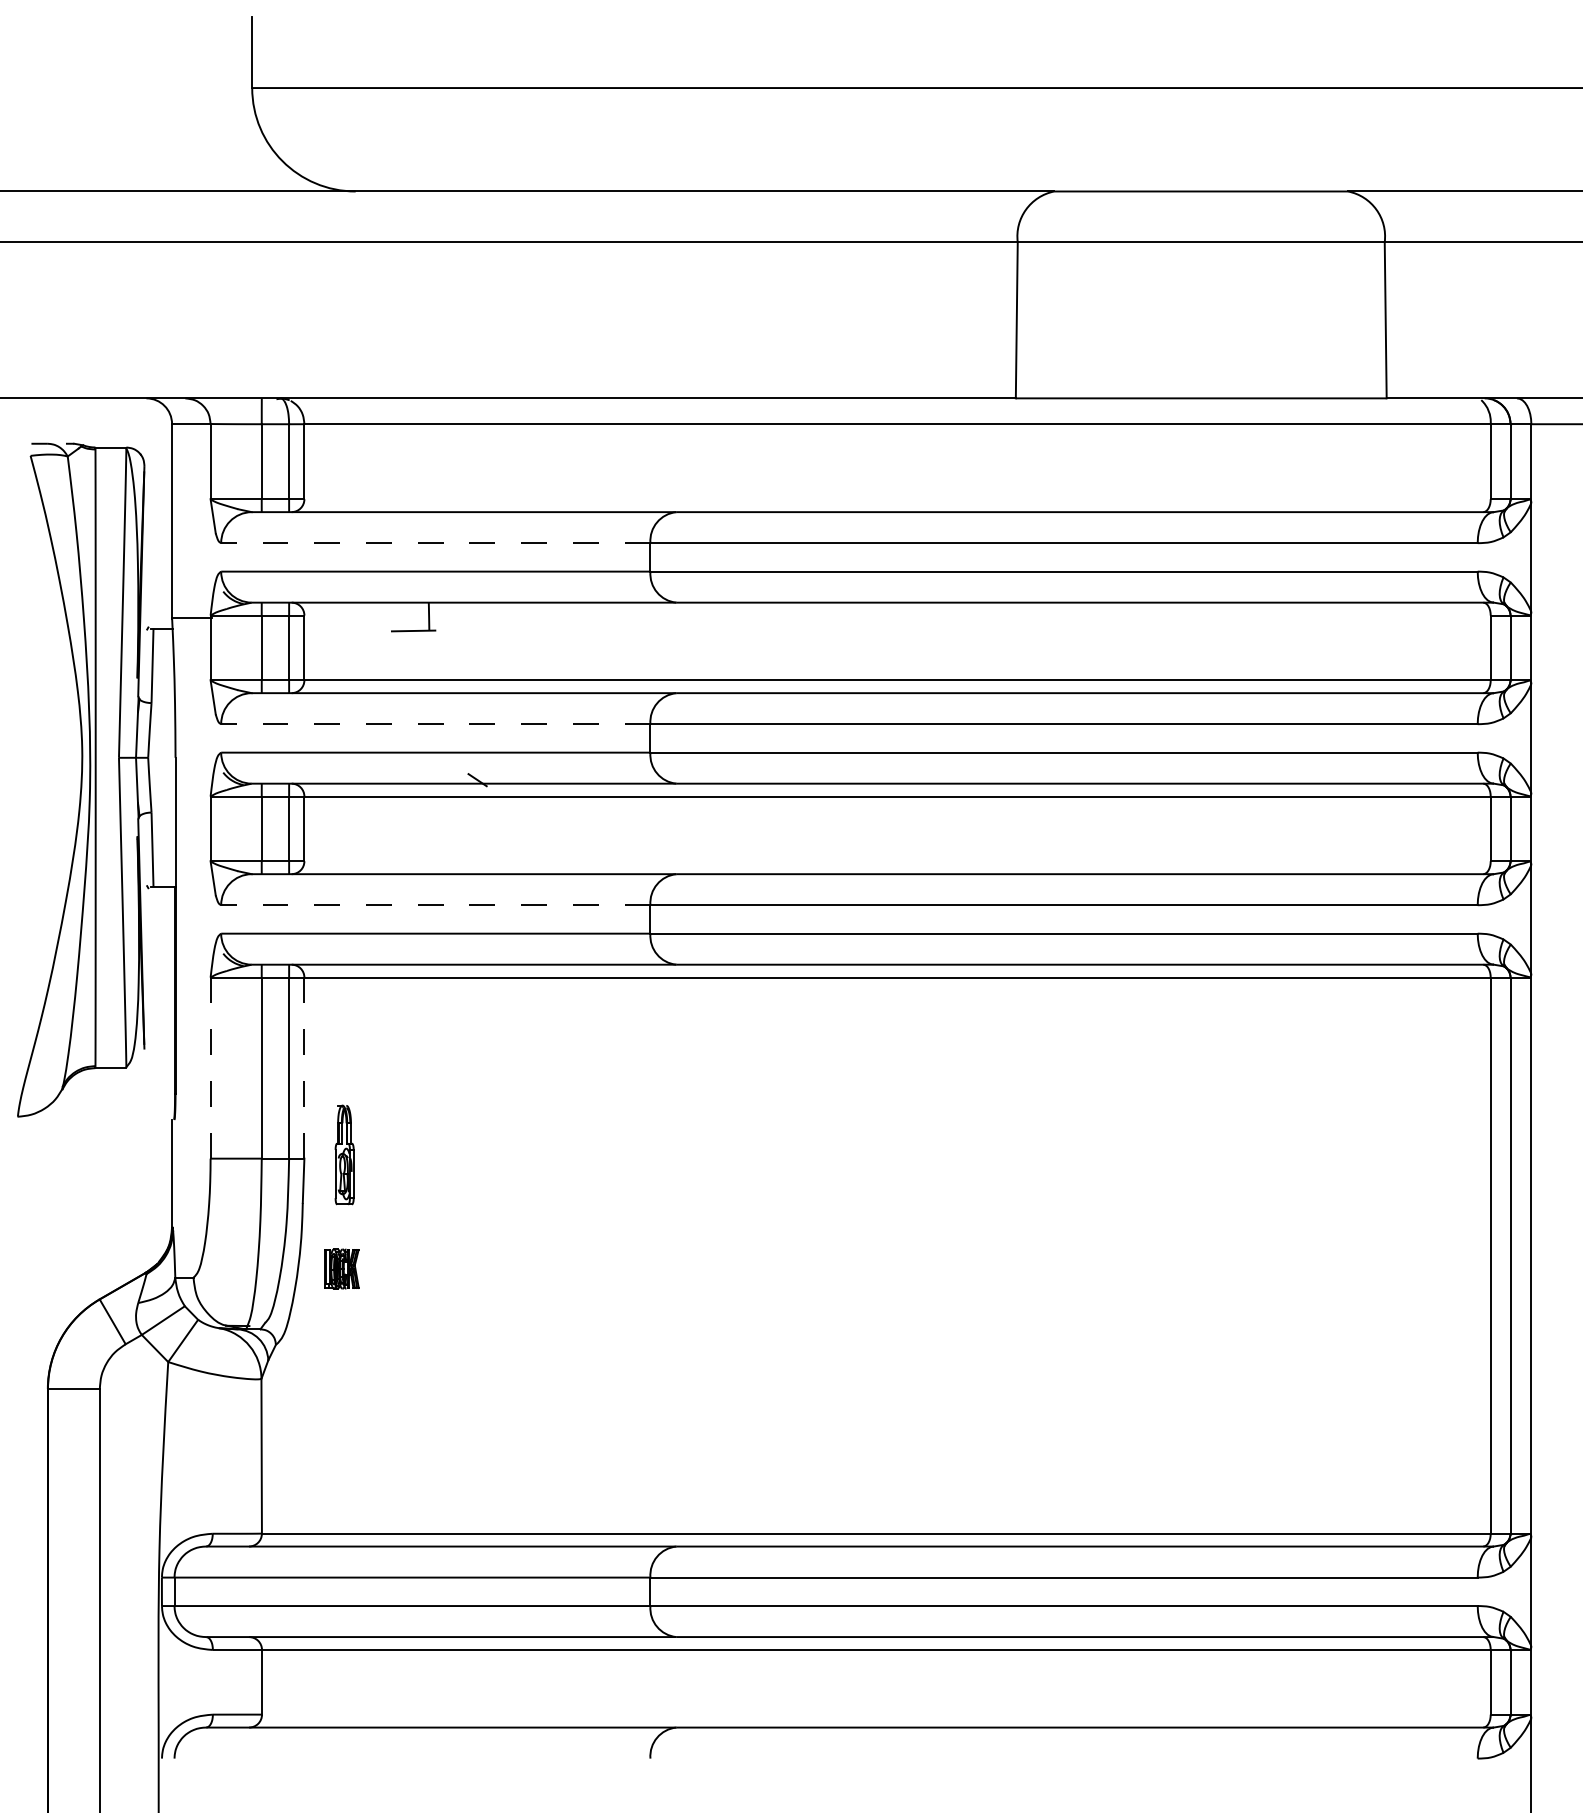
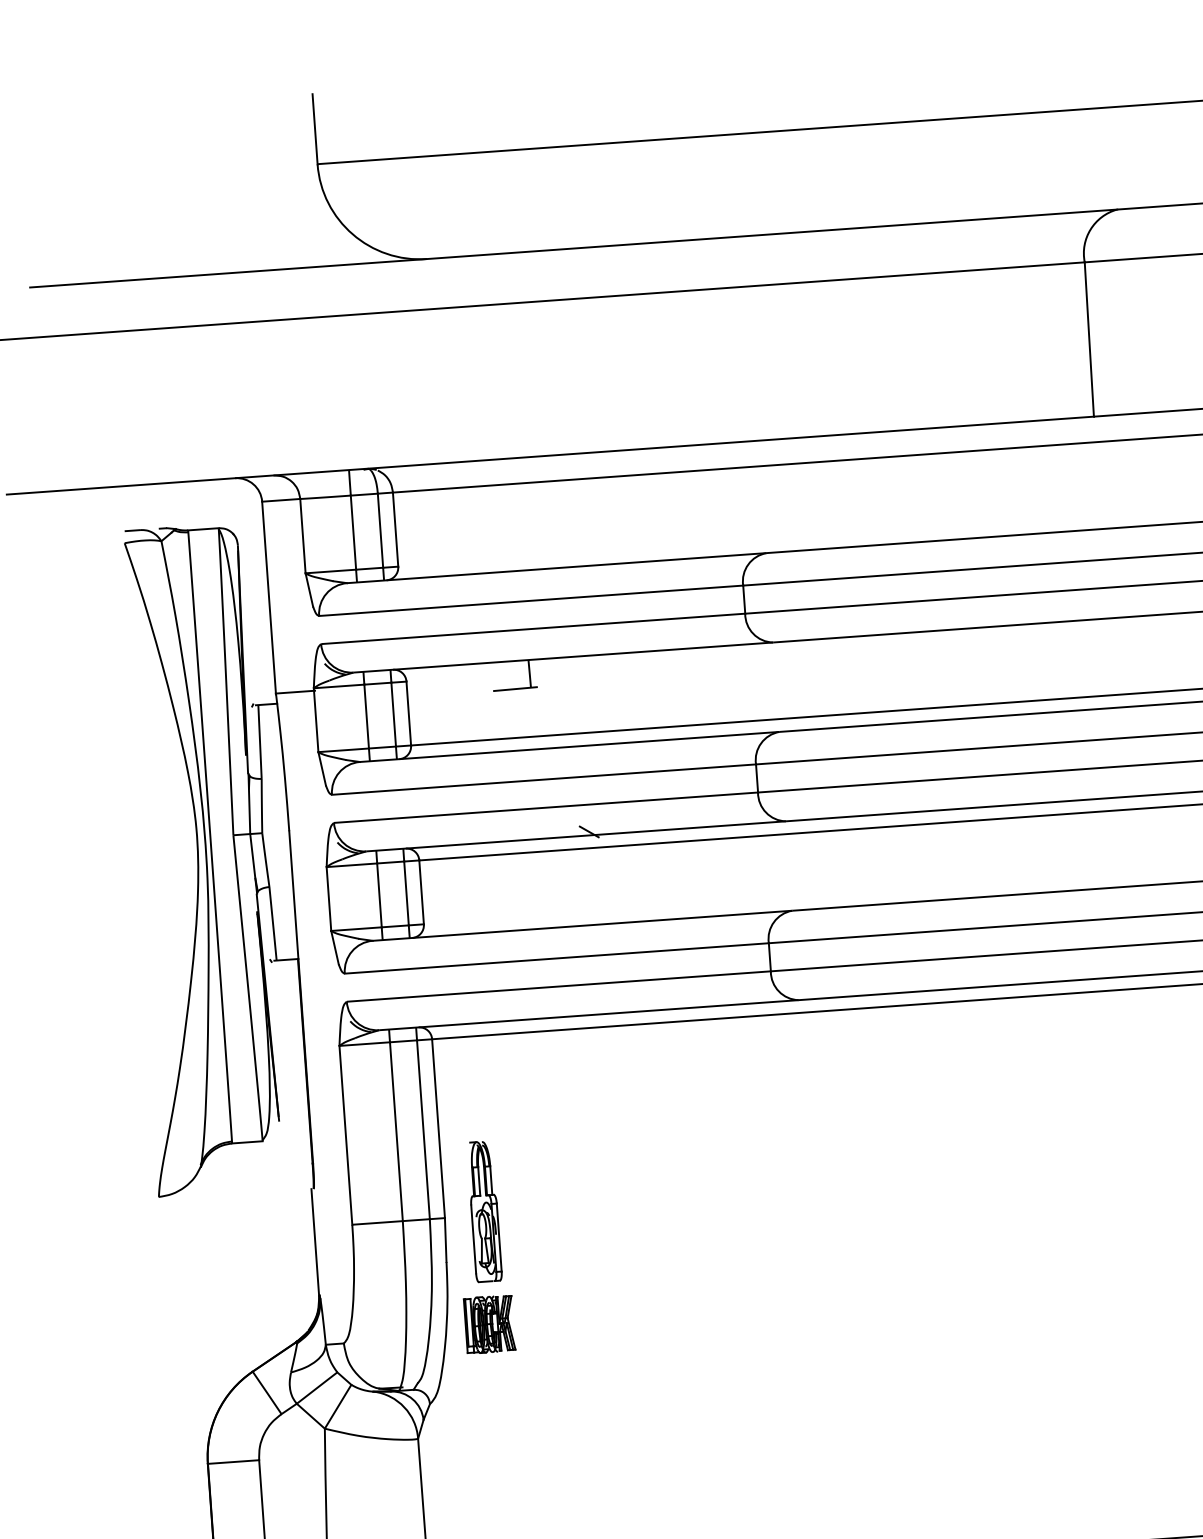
line: (435, 543) -> (530, 601), dashed -> solid
line: (435, 724) -> (543, 779), dashed -> solid
line: (435, 905) -> (556, 958), dashed -> solid
line: (210, 1068) -> (345, 1135), dashed -> solid
line: (304, 1068) -> (438, 1129), dashed -> solid
part: (344, 1154) -> (484, 1211), size x1.43
part: (341, 1268) -> (489, 1323), size x1.43

